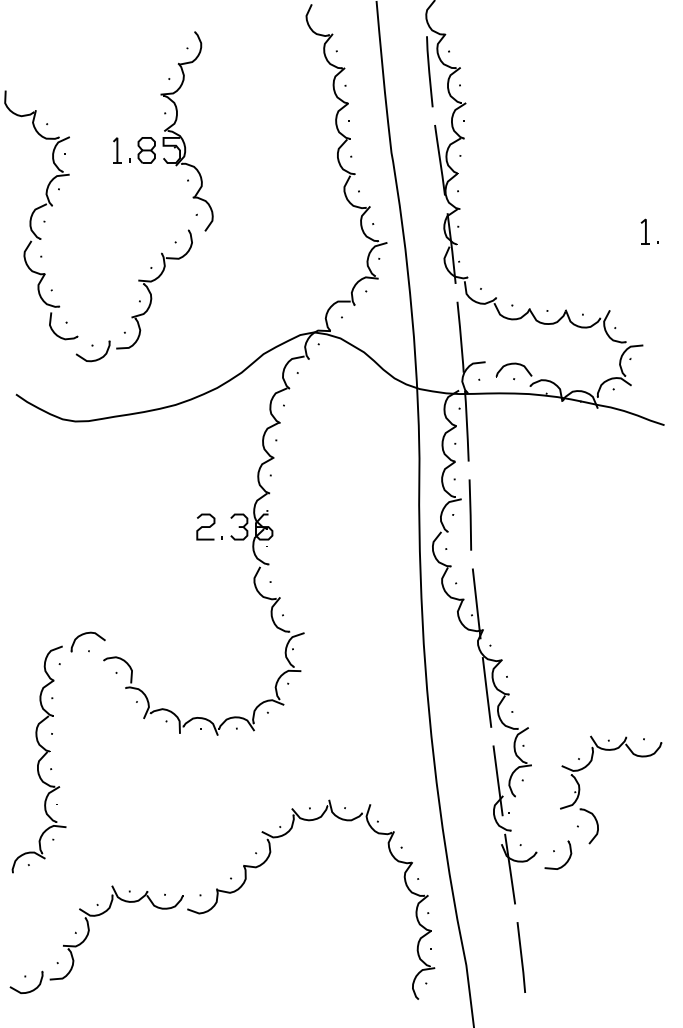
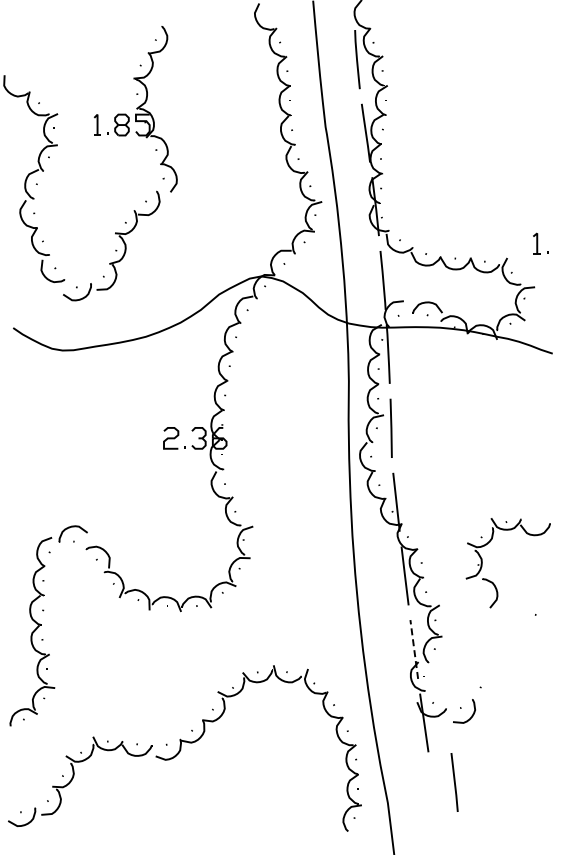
part: (649, 231) -> (540, 243), moved
line: (498, 780) -> (414, 649), solid -> dashed
part: (592, 812) -> (492, 581), moved
line: (521, 957) -> (454, 782), moved

